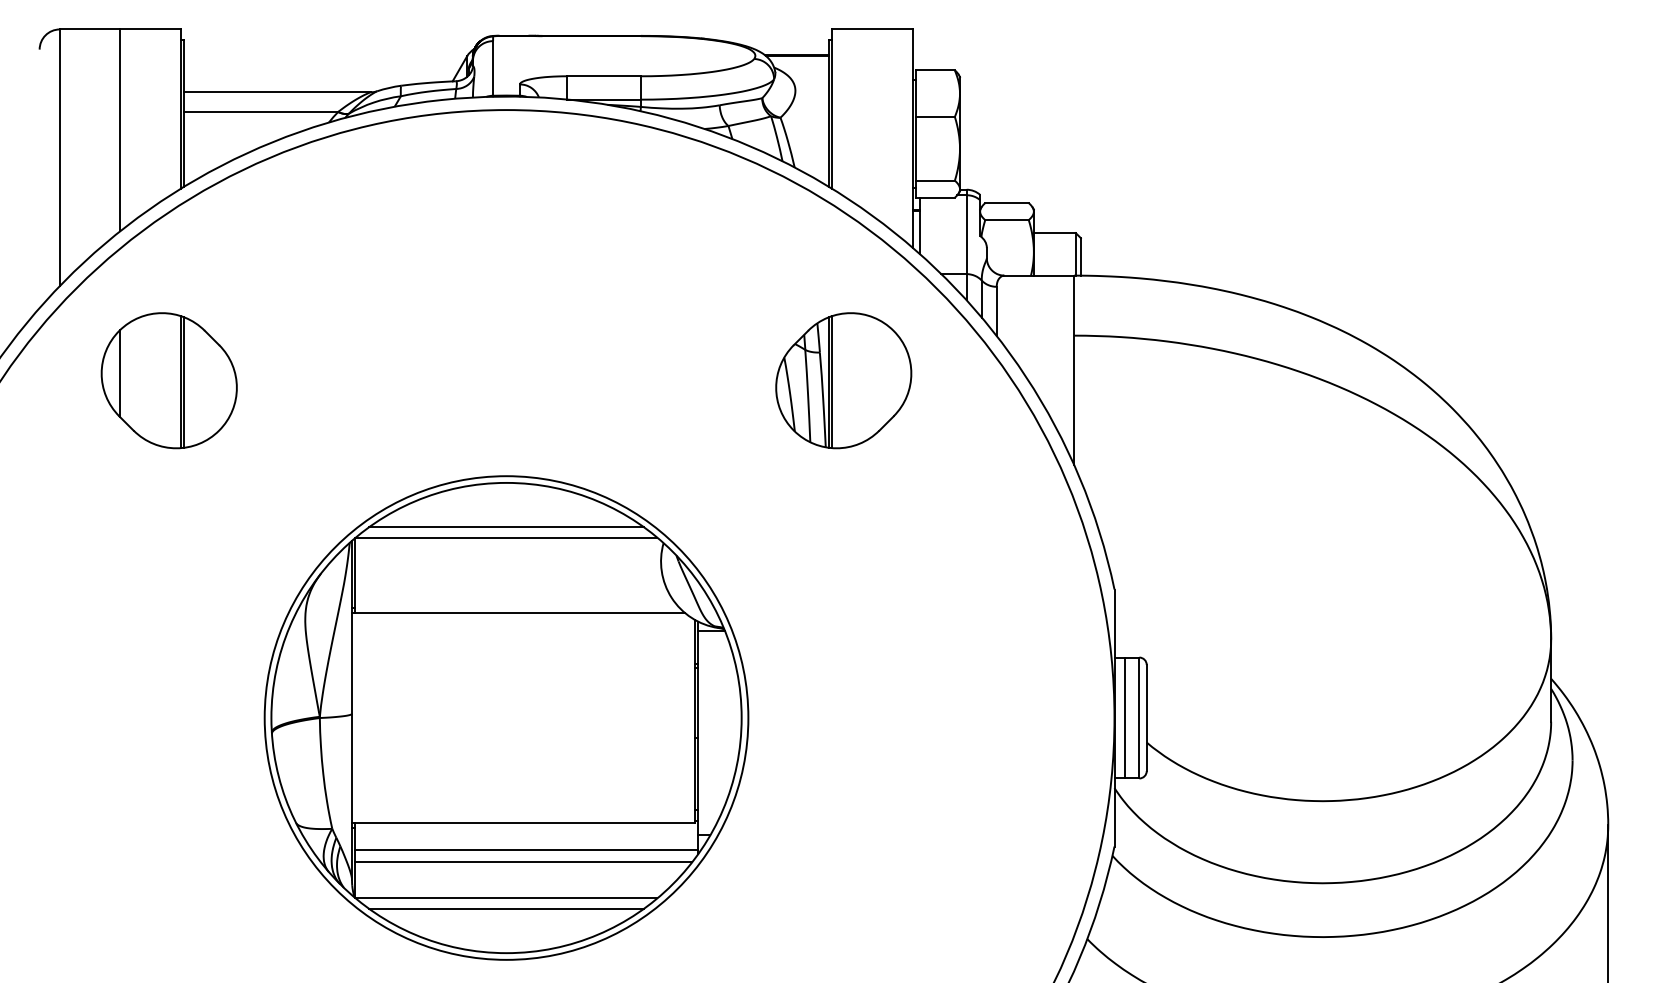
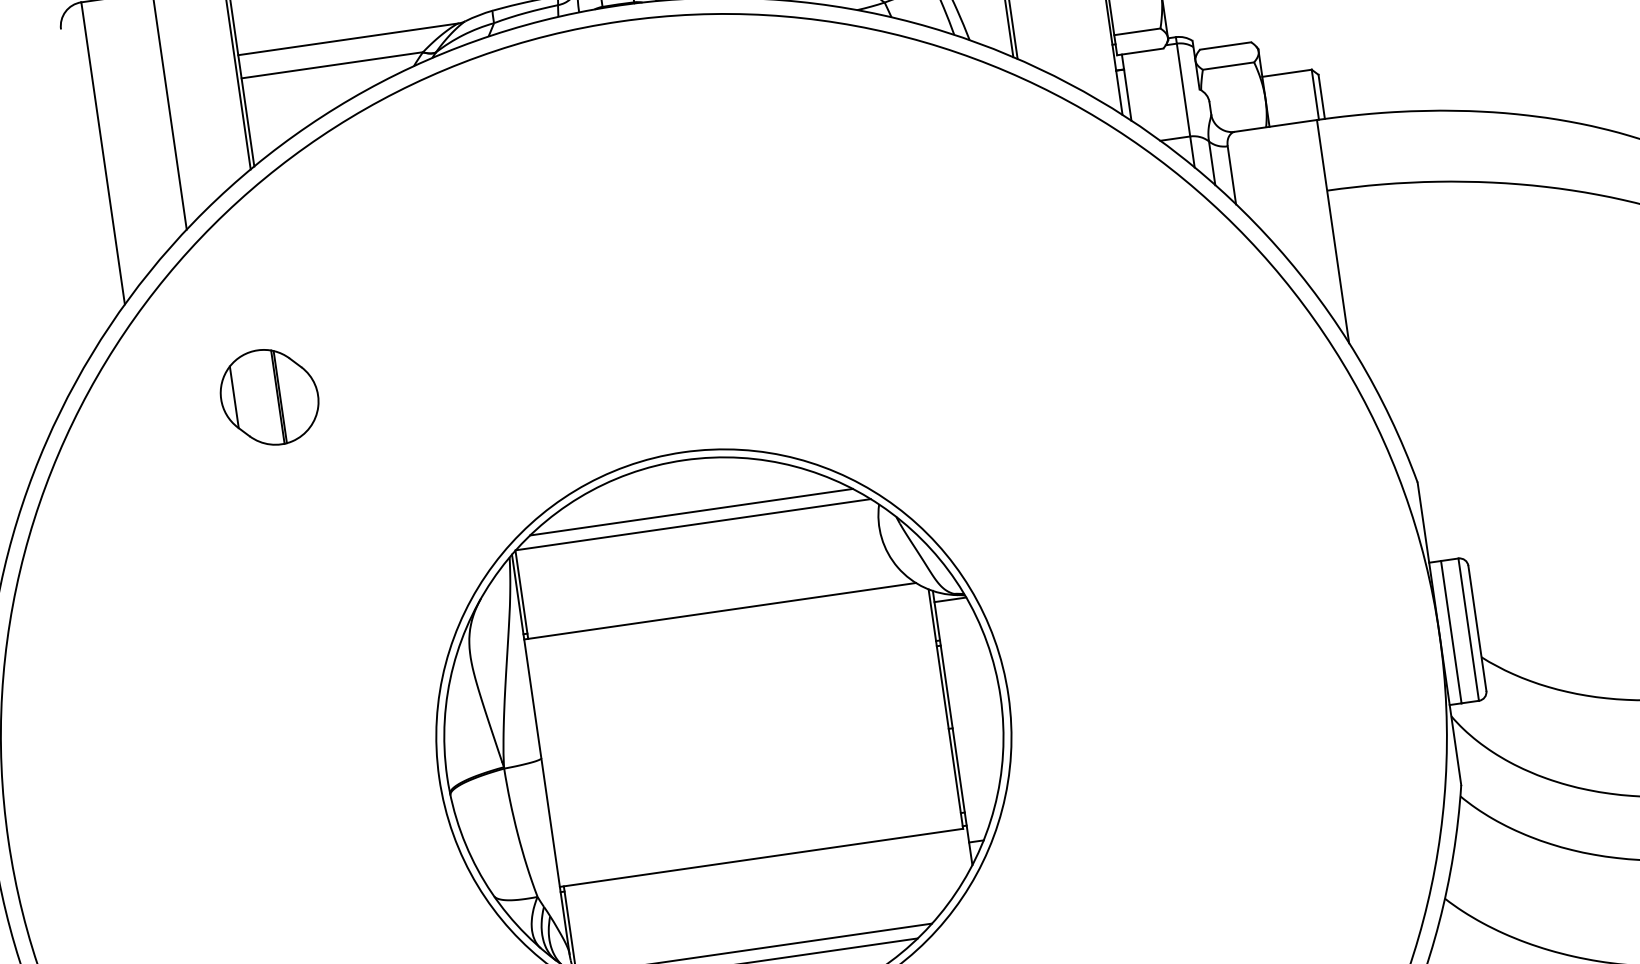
part: (168, 380) -> (268, 397), size x0.6
part: (843, 380) -> (1063, 282), removed
line: (526, 849) -> (769, 888), removed
line: (523, 862) -> (768, 904), removed

